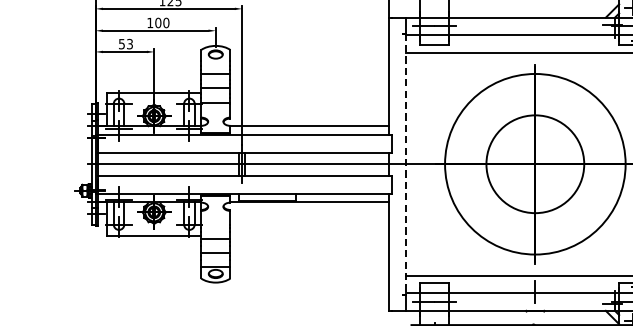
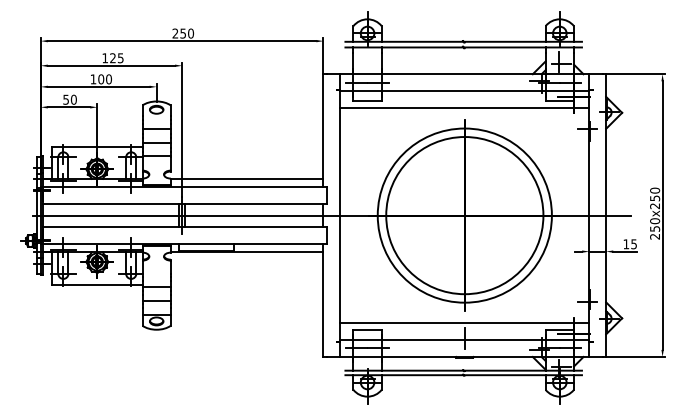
text: (129, 43) -> (73, 99), 53 -> 50
circle: (534, 164) -> (464, 215), size x1.67
line: (406, 165) -> (340, 216), dashed -> solid

